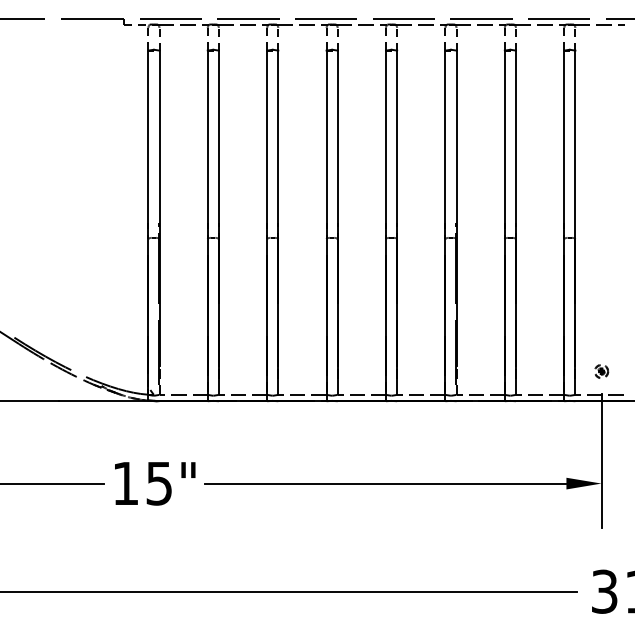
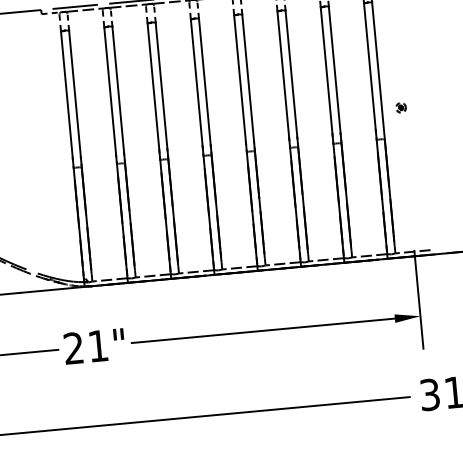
part: (601, 371) -> (401, 107), moved
text: (142, 483) -> (86, 347), 15" -> 21"

